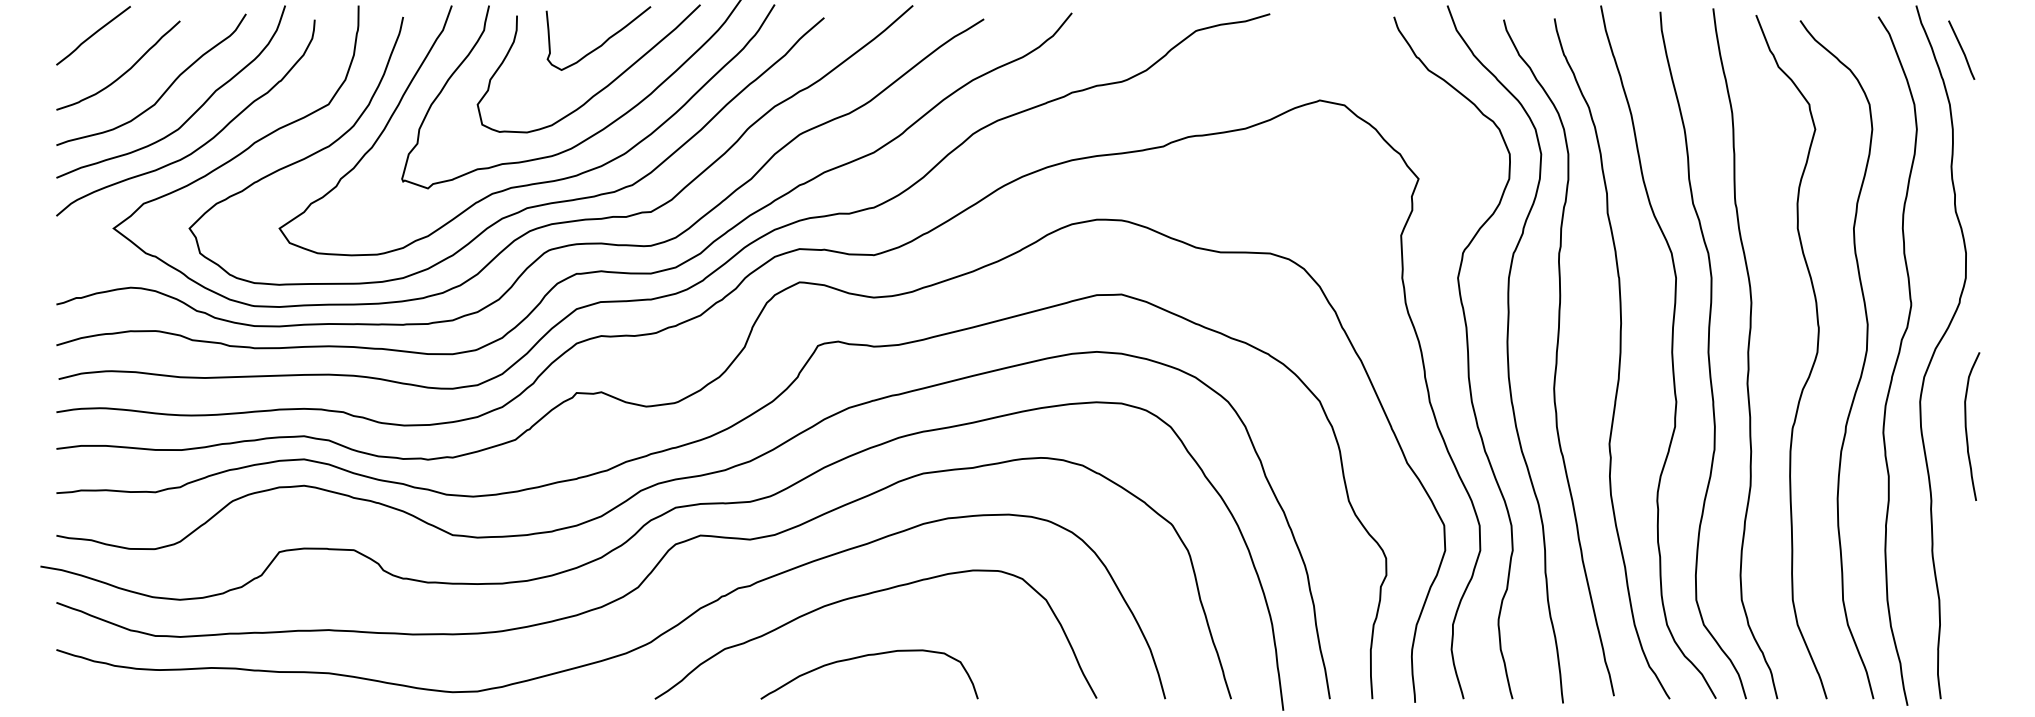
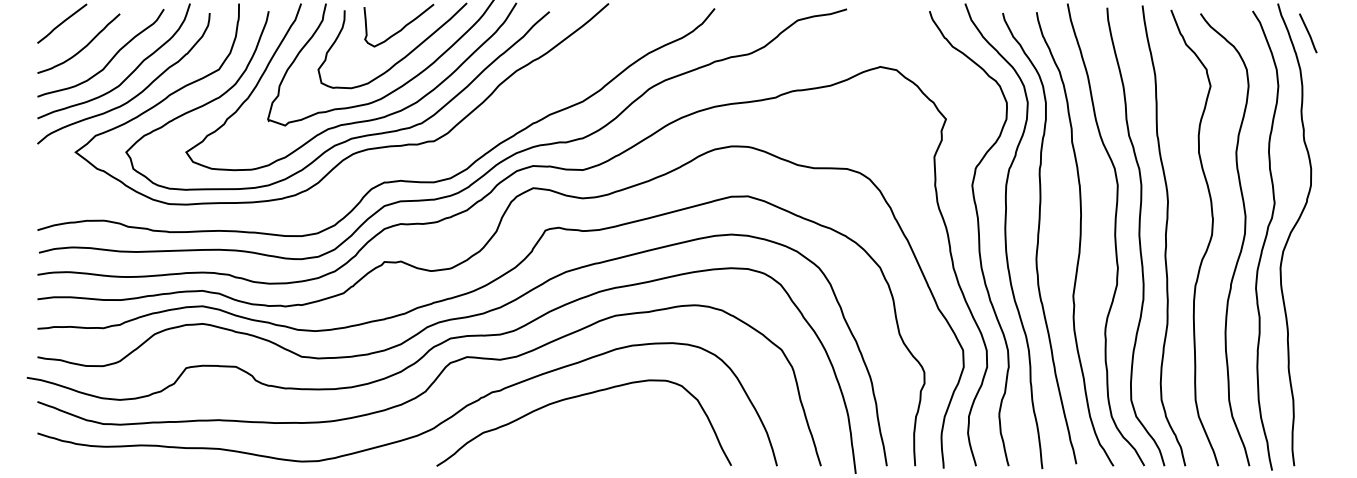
curve: (549, 248) -> (366, 165), removed
curve: (1968, 429) -> (1312, 286), removed
curve: (864, 657) -> (576, 438), removed

